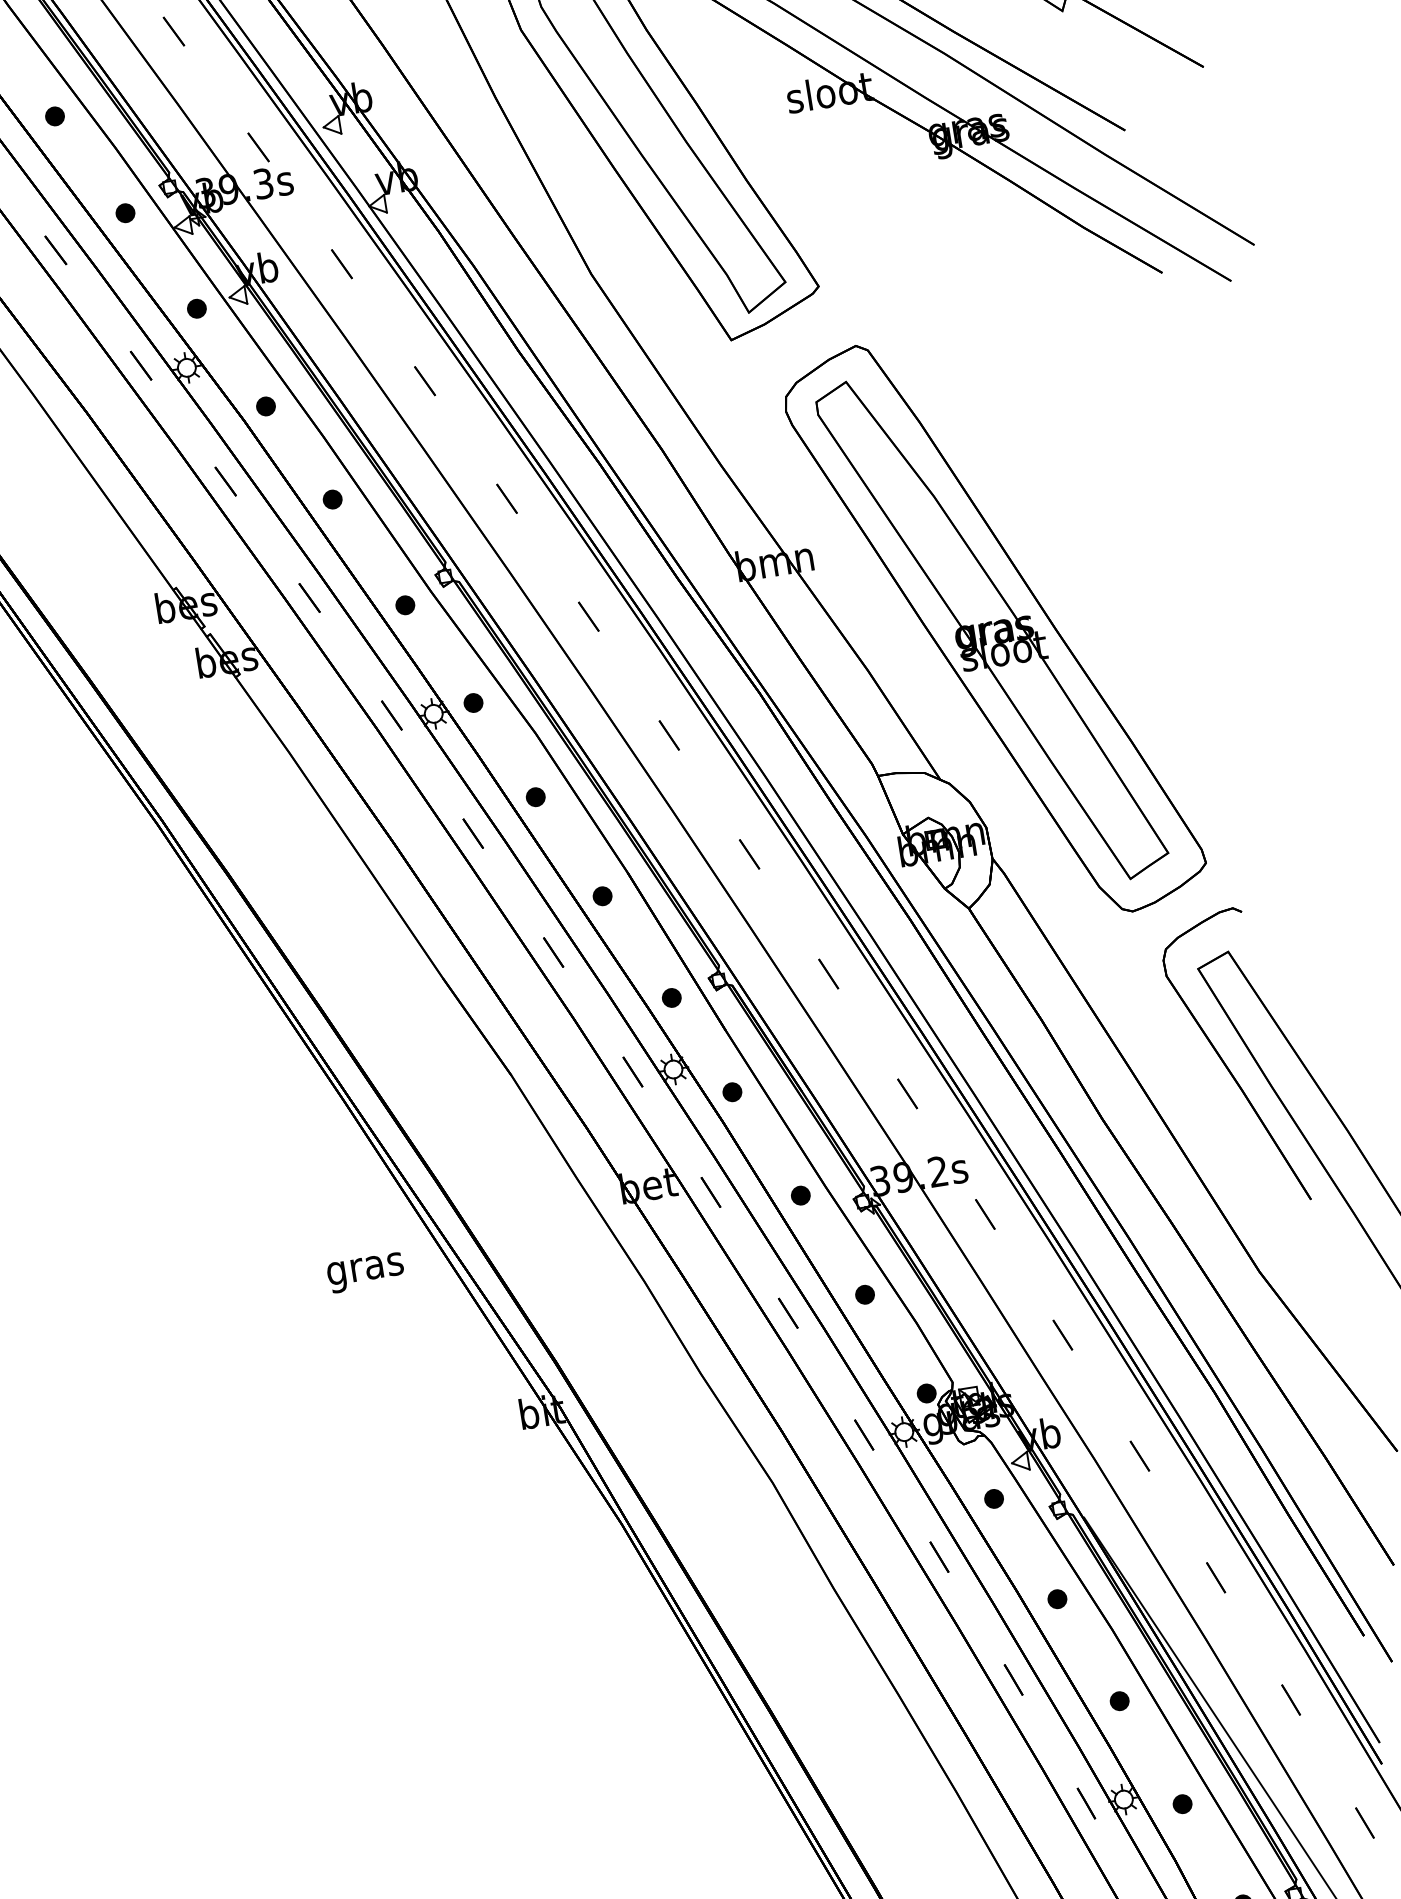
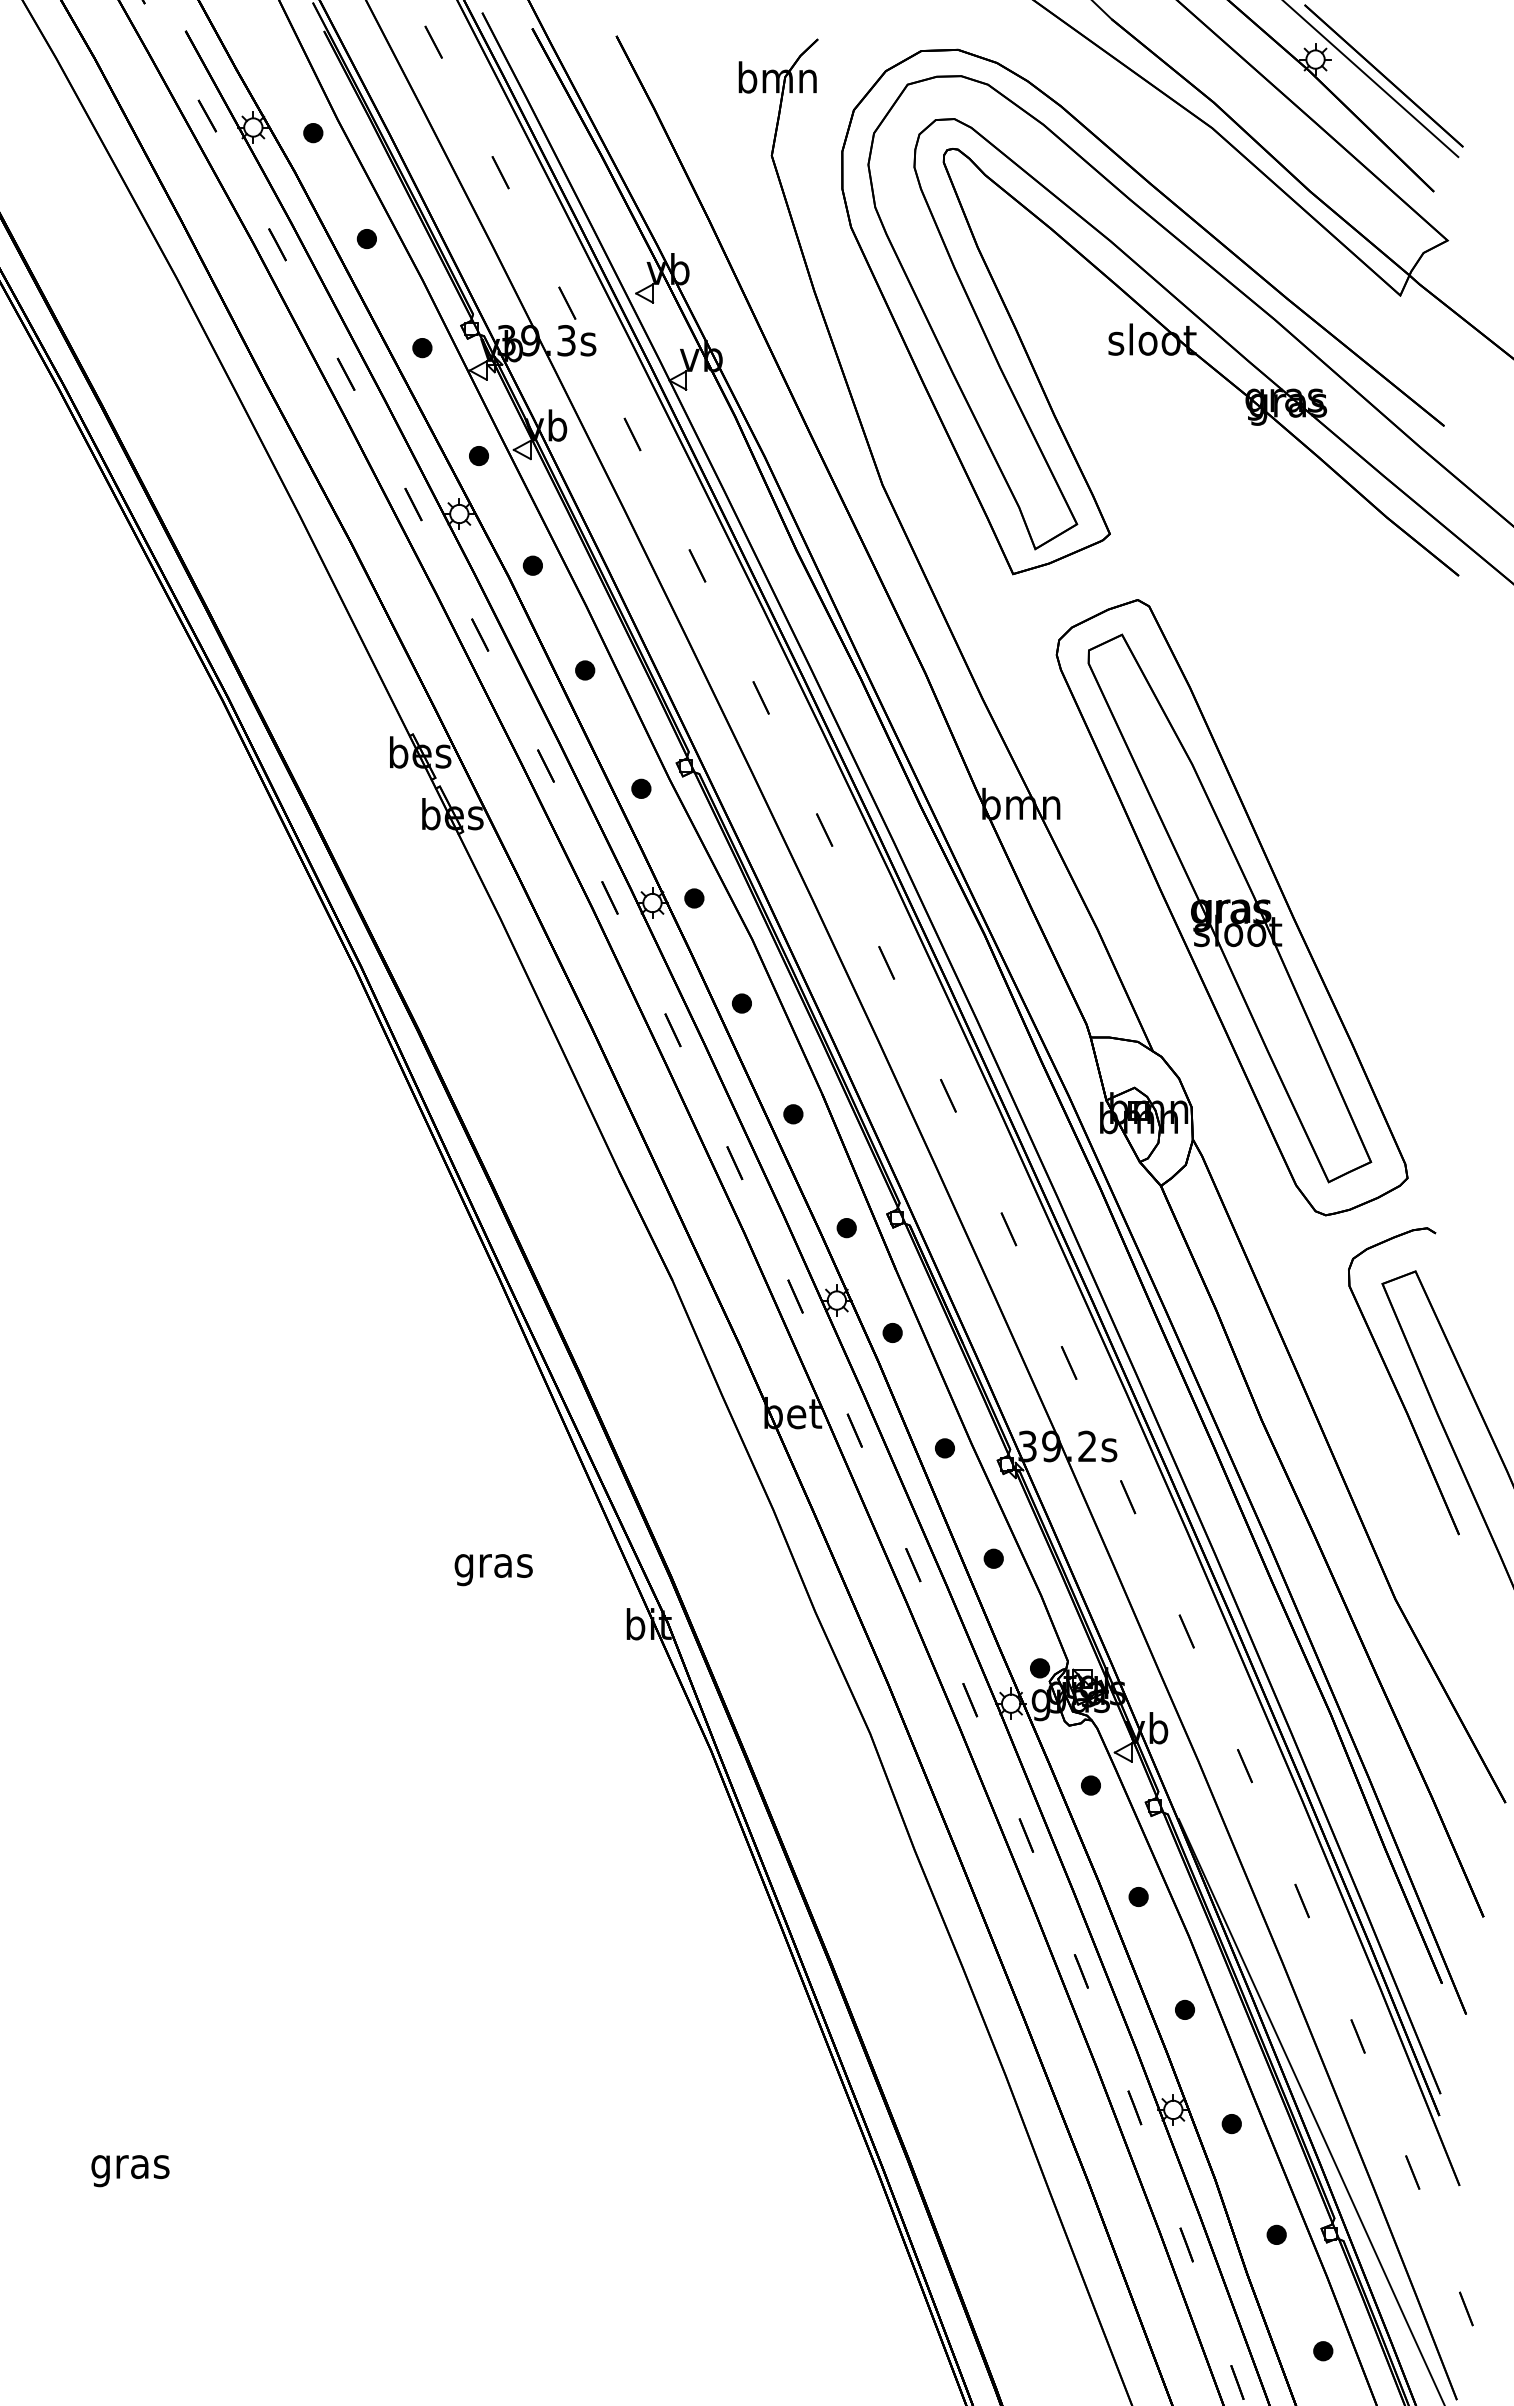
text: (365, 1273) -> (493, 1570), moved

